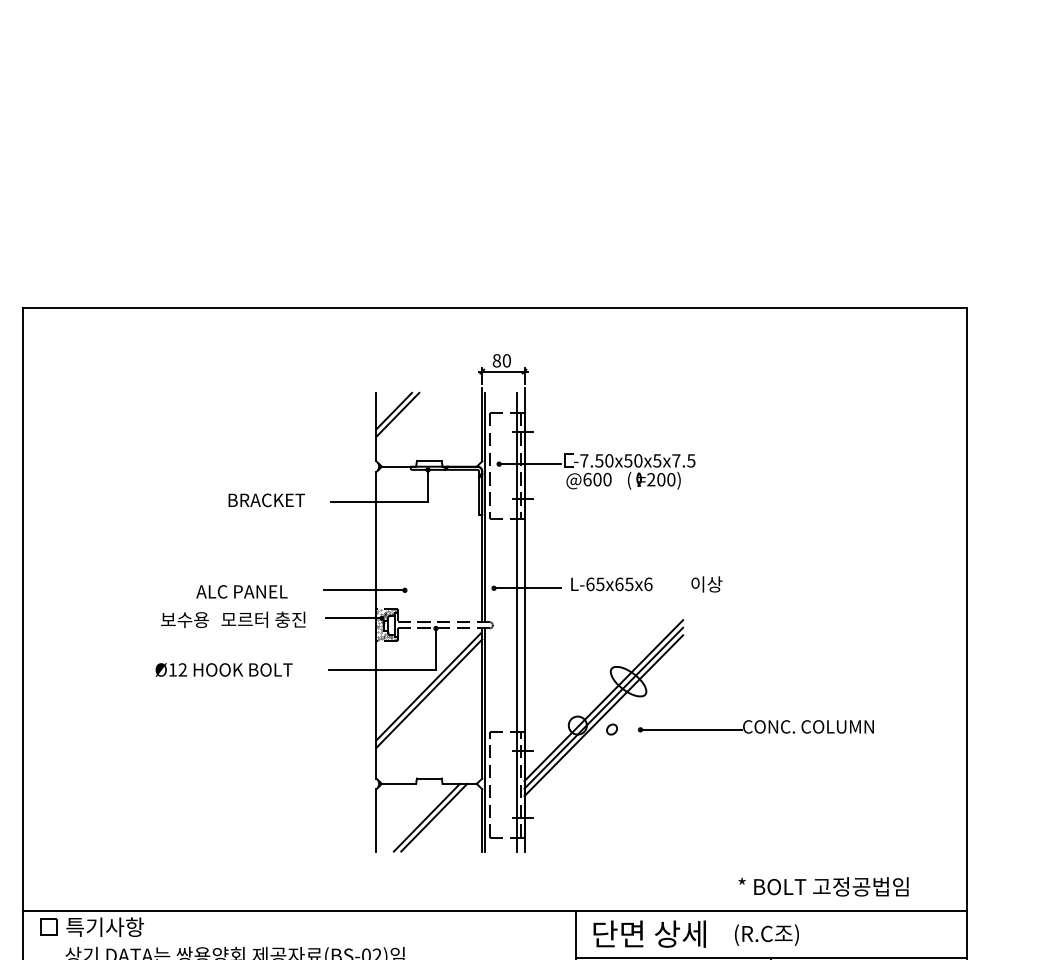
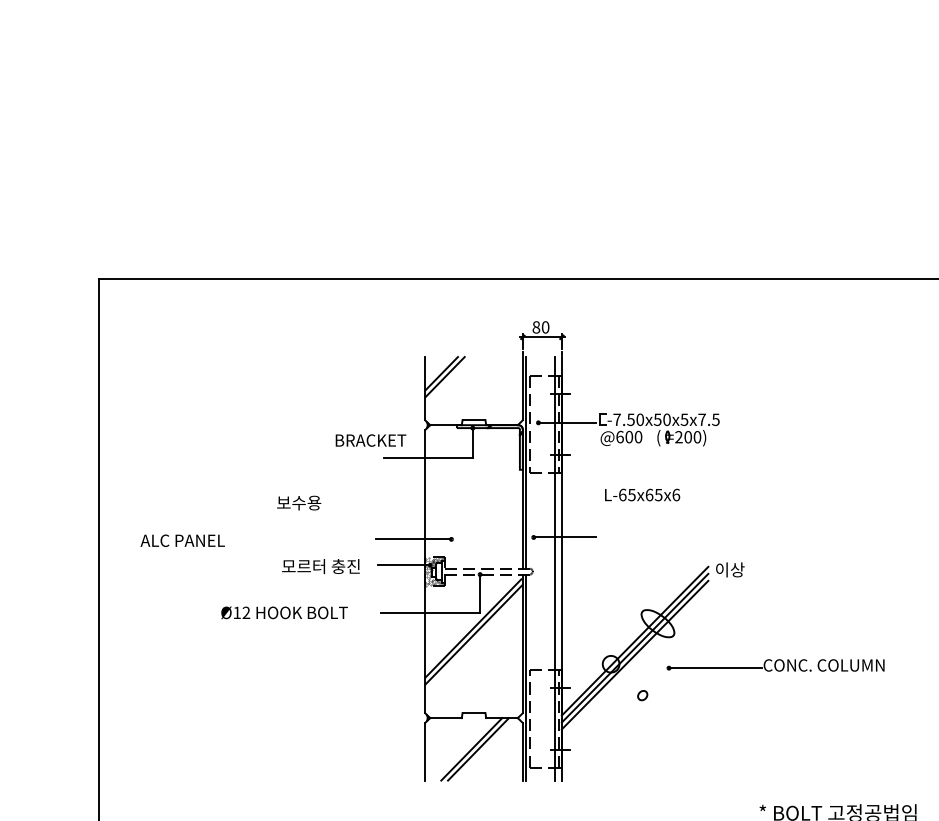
text: (266, 500) -> (370, 440), moved
text: (611, 584) -> (642, 495), moved
text: (706, 584) -> (729, 569), moved
text: (241, 591) -> (182, 540), moved
text: (184, 619) -> (298, 502), moved
part: (611, 729) -> (642, 695), moved

